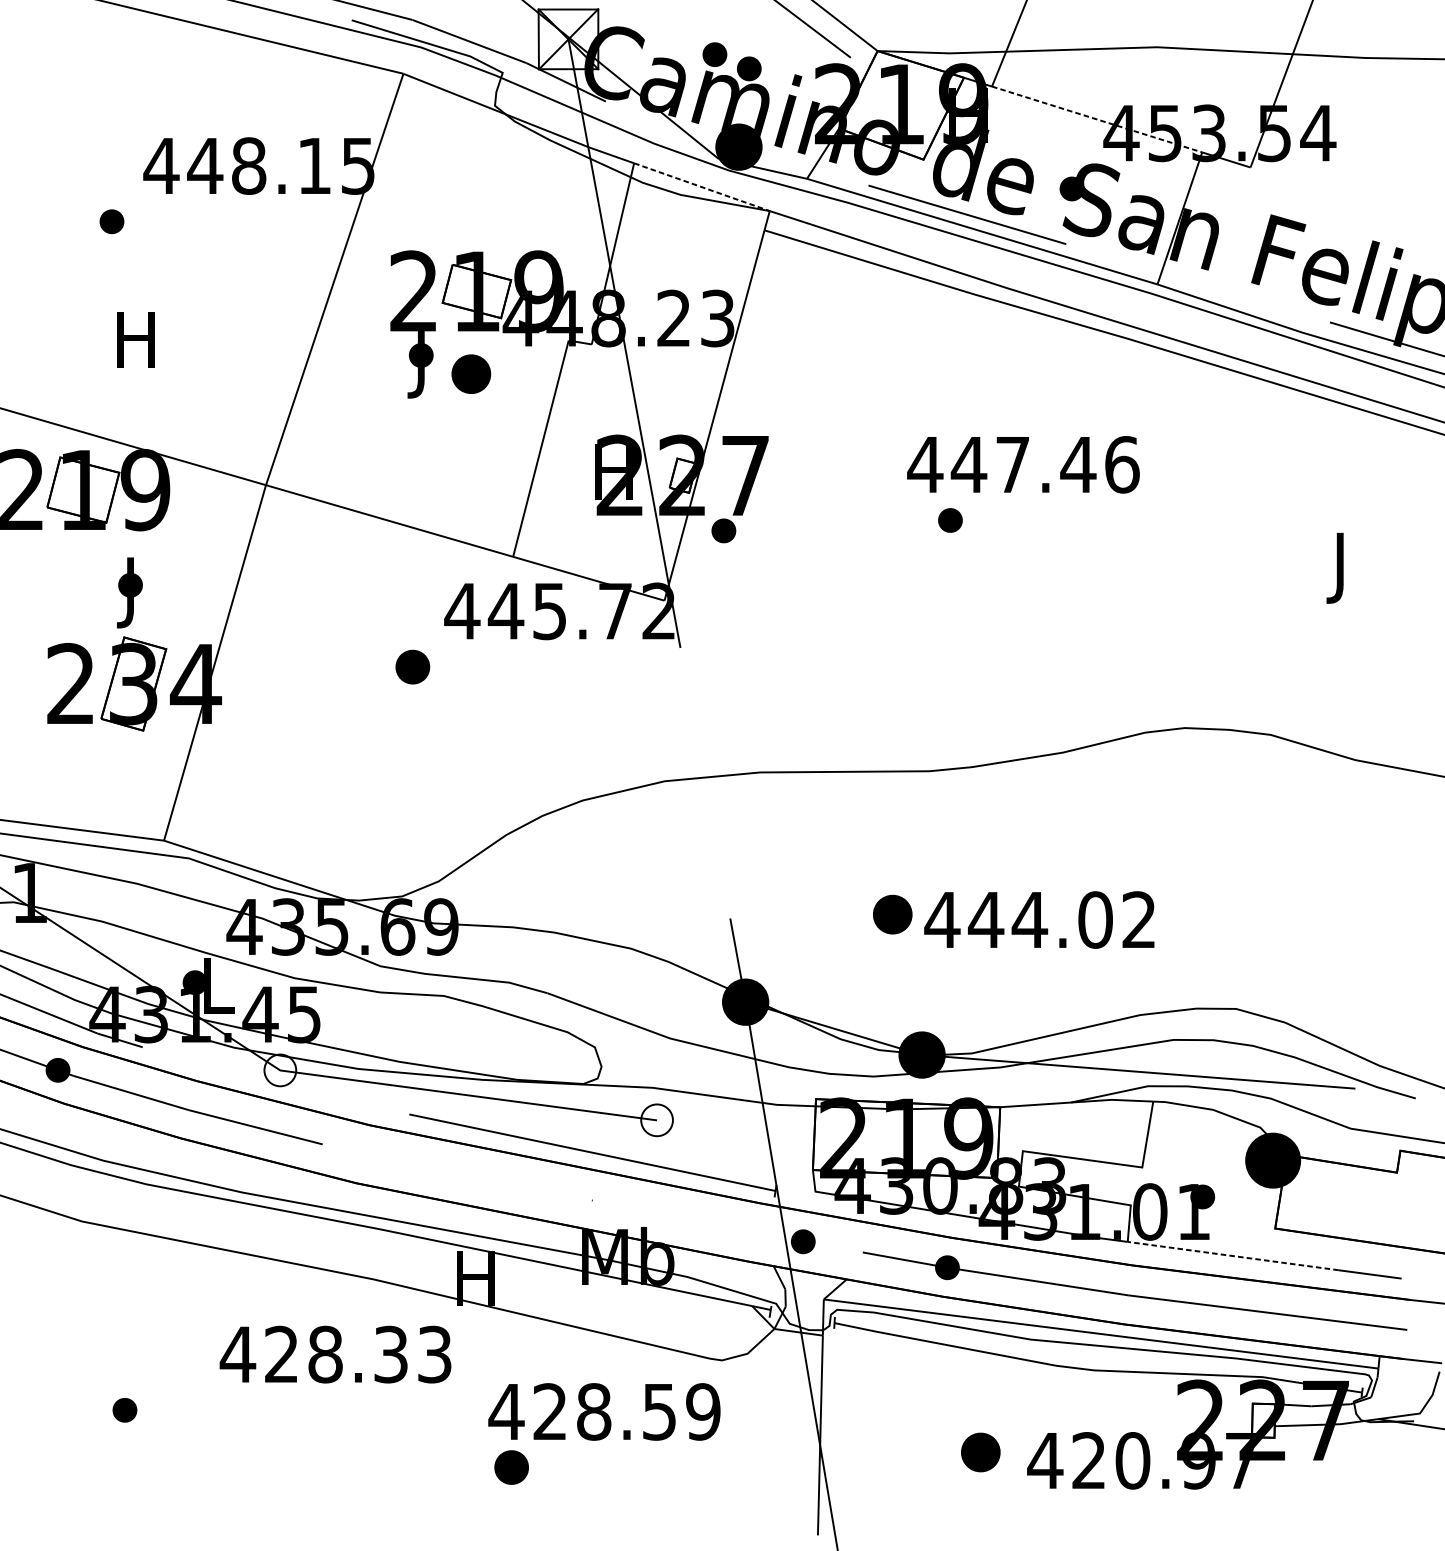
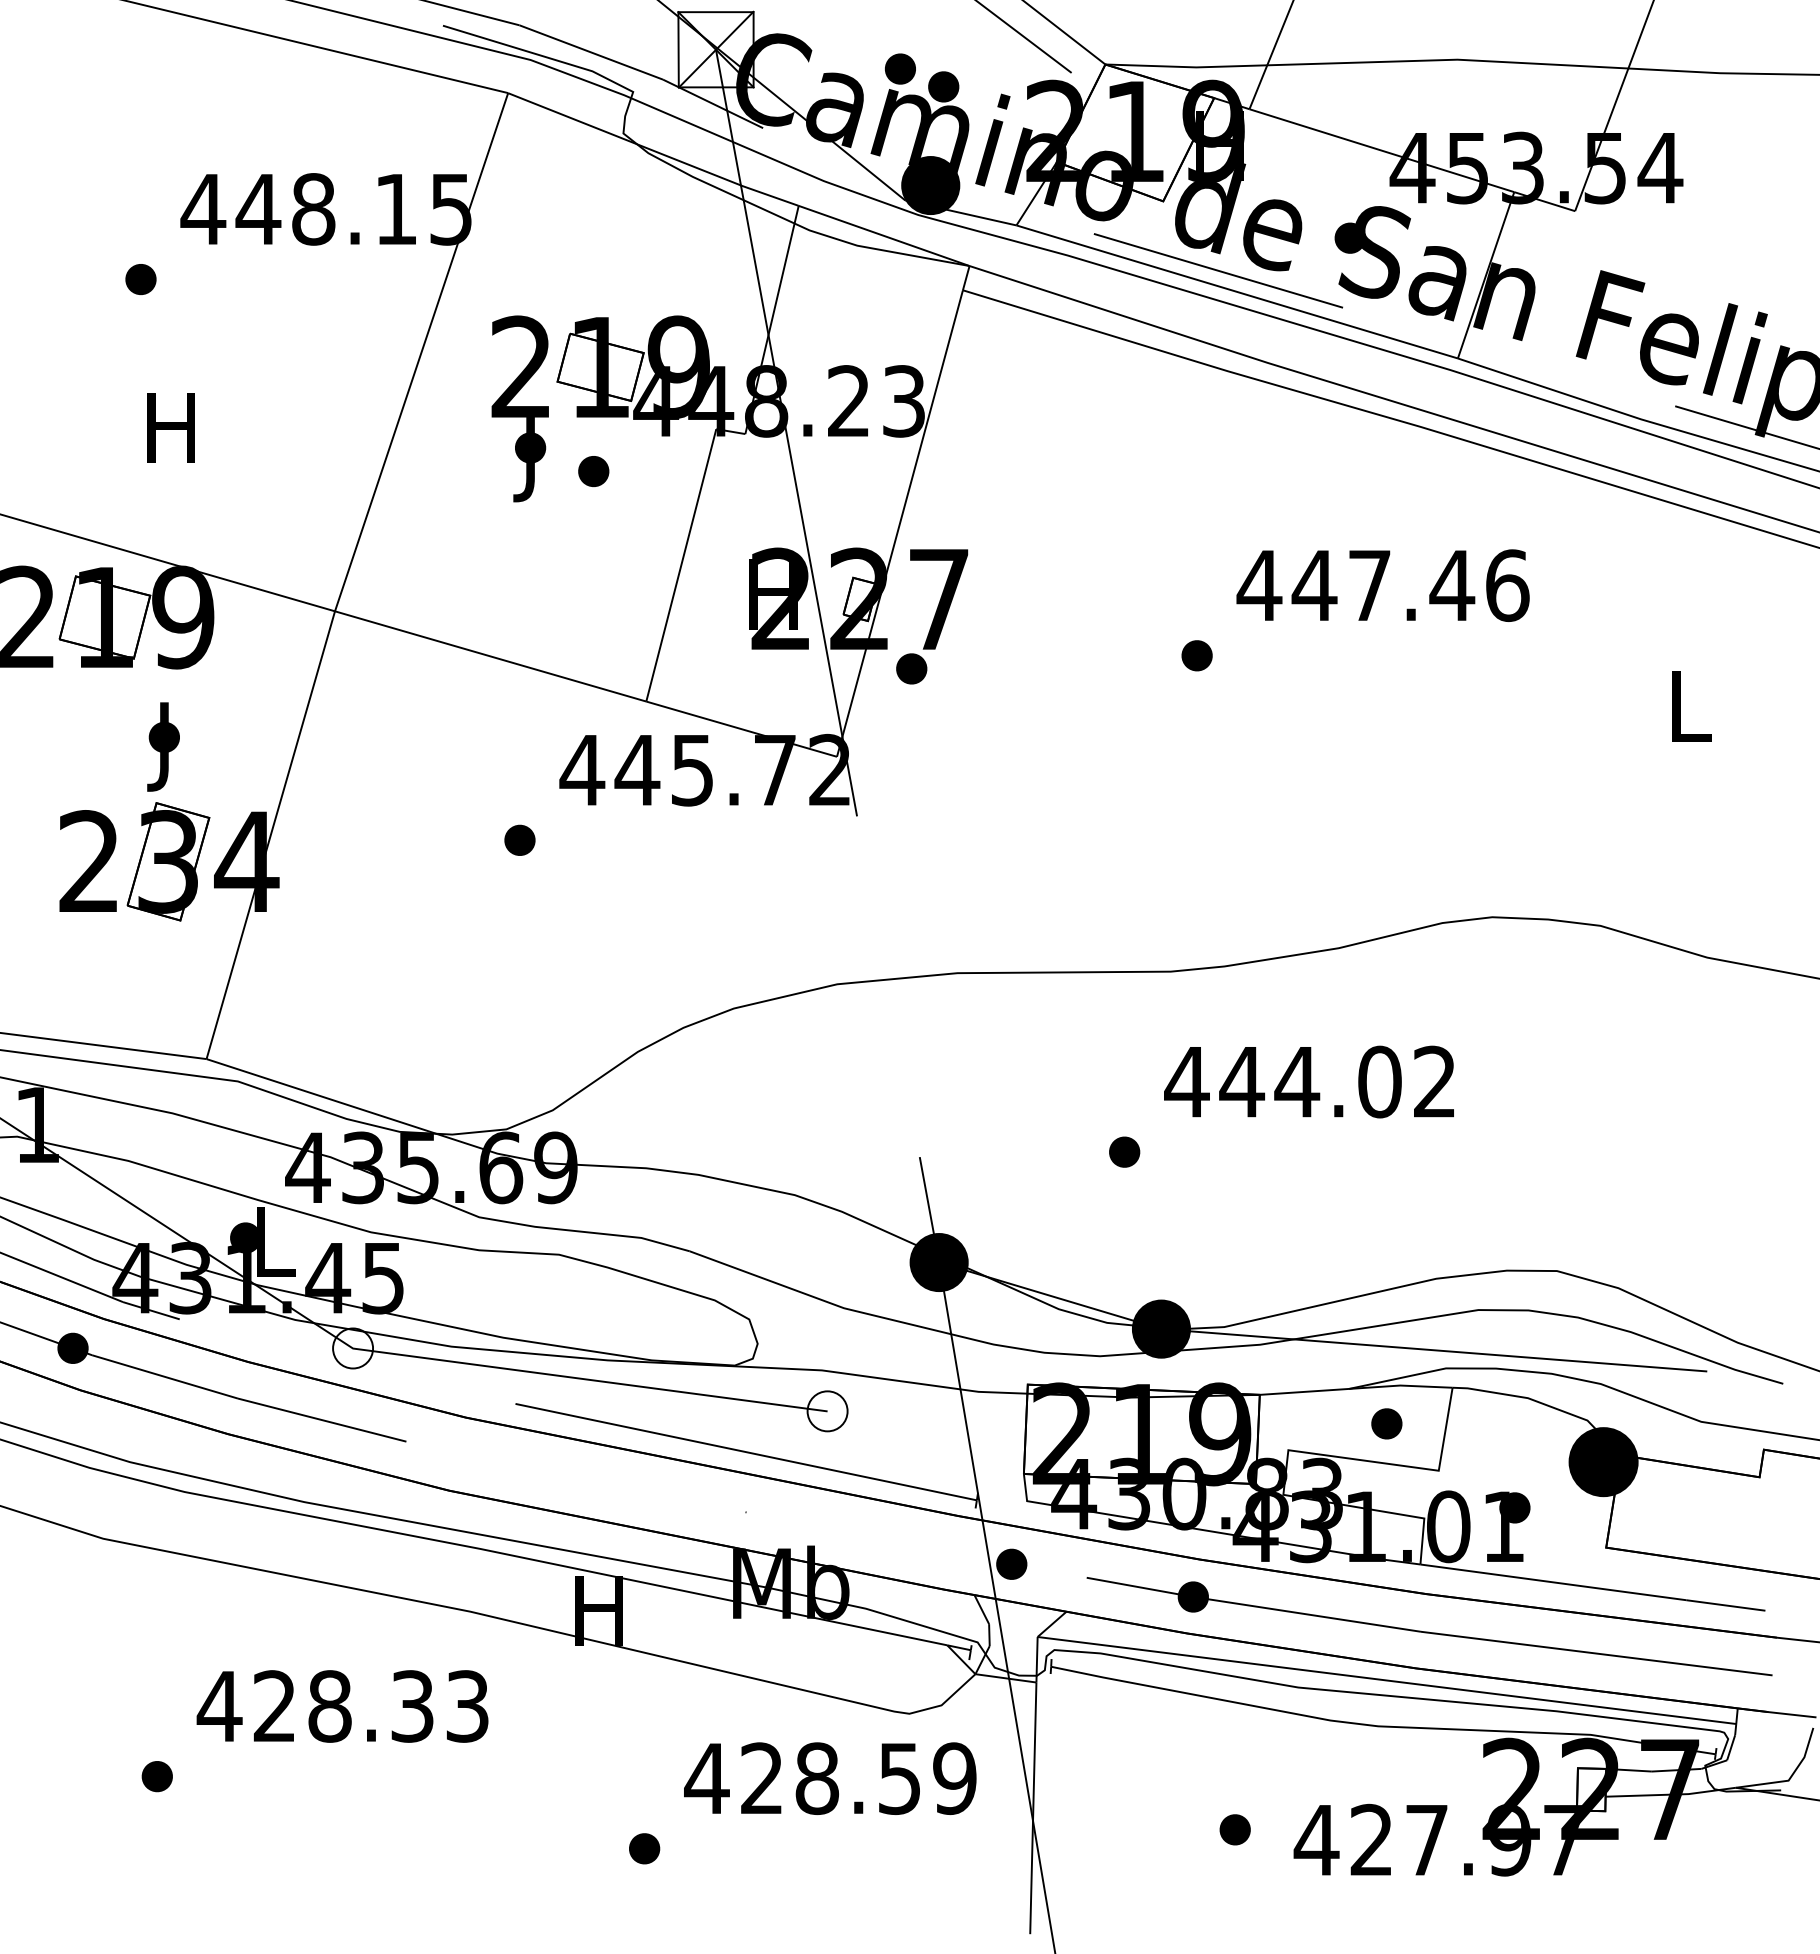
line: (1096, 119) -> (1381, 150), dashed -> solid
line: (702, 186) -> (884, 235), dashed -> solid
part: (471, 374) -> (593, 471), size x0.62
text: (1022, 464) -> (1382, 585), moved
text: (1342, 567) -> (1690, 715), J -> L
part: (412, 666) -> (519, 839), size x0.71
part: (892, 914) -> (1124, 1151), size x0.62
text: (1038, 919) -> (1308, 1081), moved
part: (1100, 1129) -> (1386, 1423), added
line: (1232, 1256) -> (1552, 1582), dashed -> solid
text: (335, 1354) -> (342, 1706), moved
text: (604, 1411) -> (830, 1778), moved
part: (980, 1452) -> (1234, 1829), size x0.62
text: (1132, 1460) -> (1426, 1839), 420.97 -> 427.97
part: (511, 1467) -> (644, 1848), size x0.71

